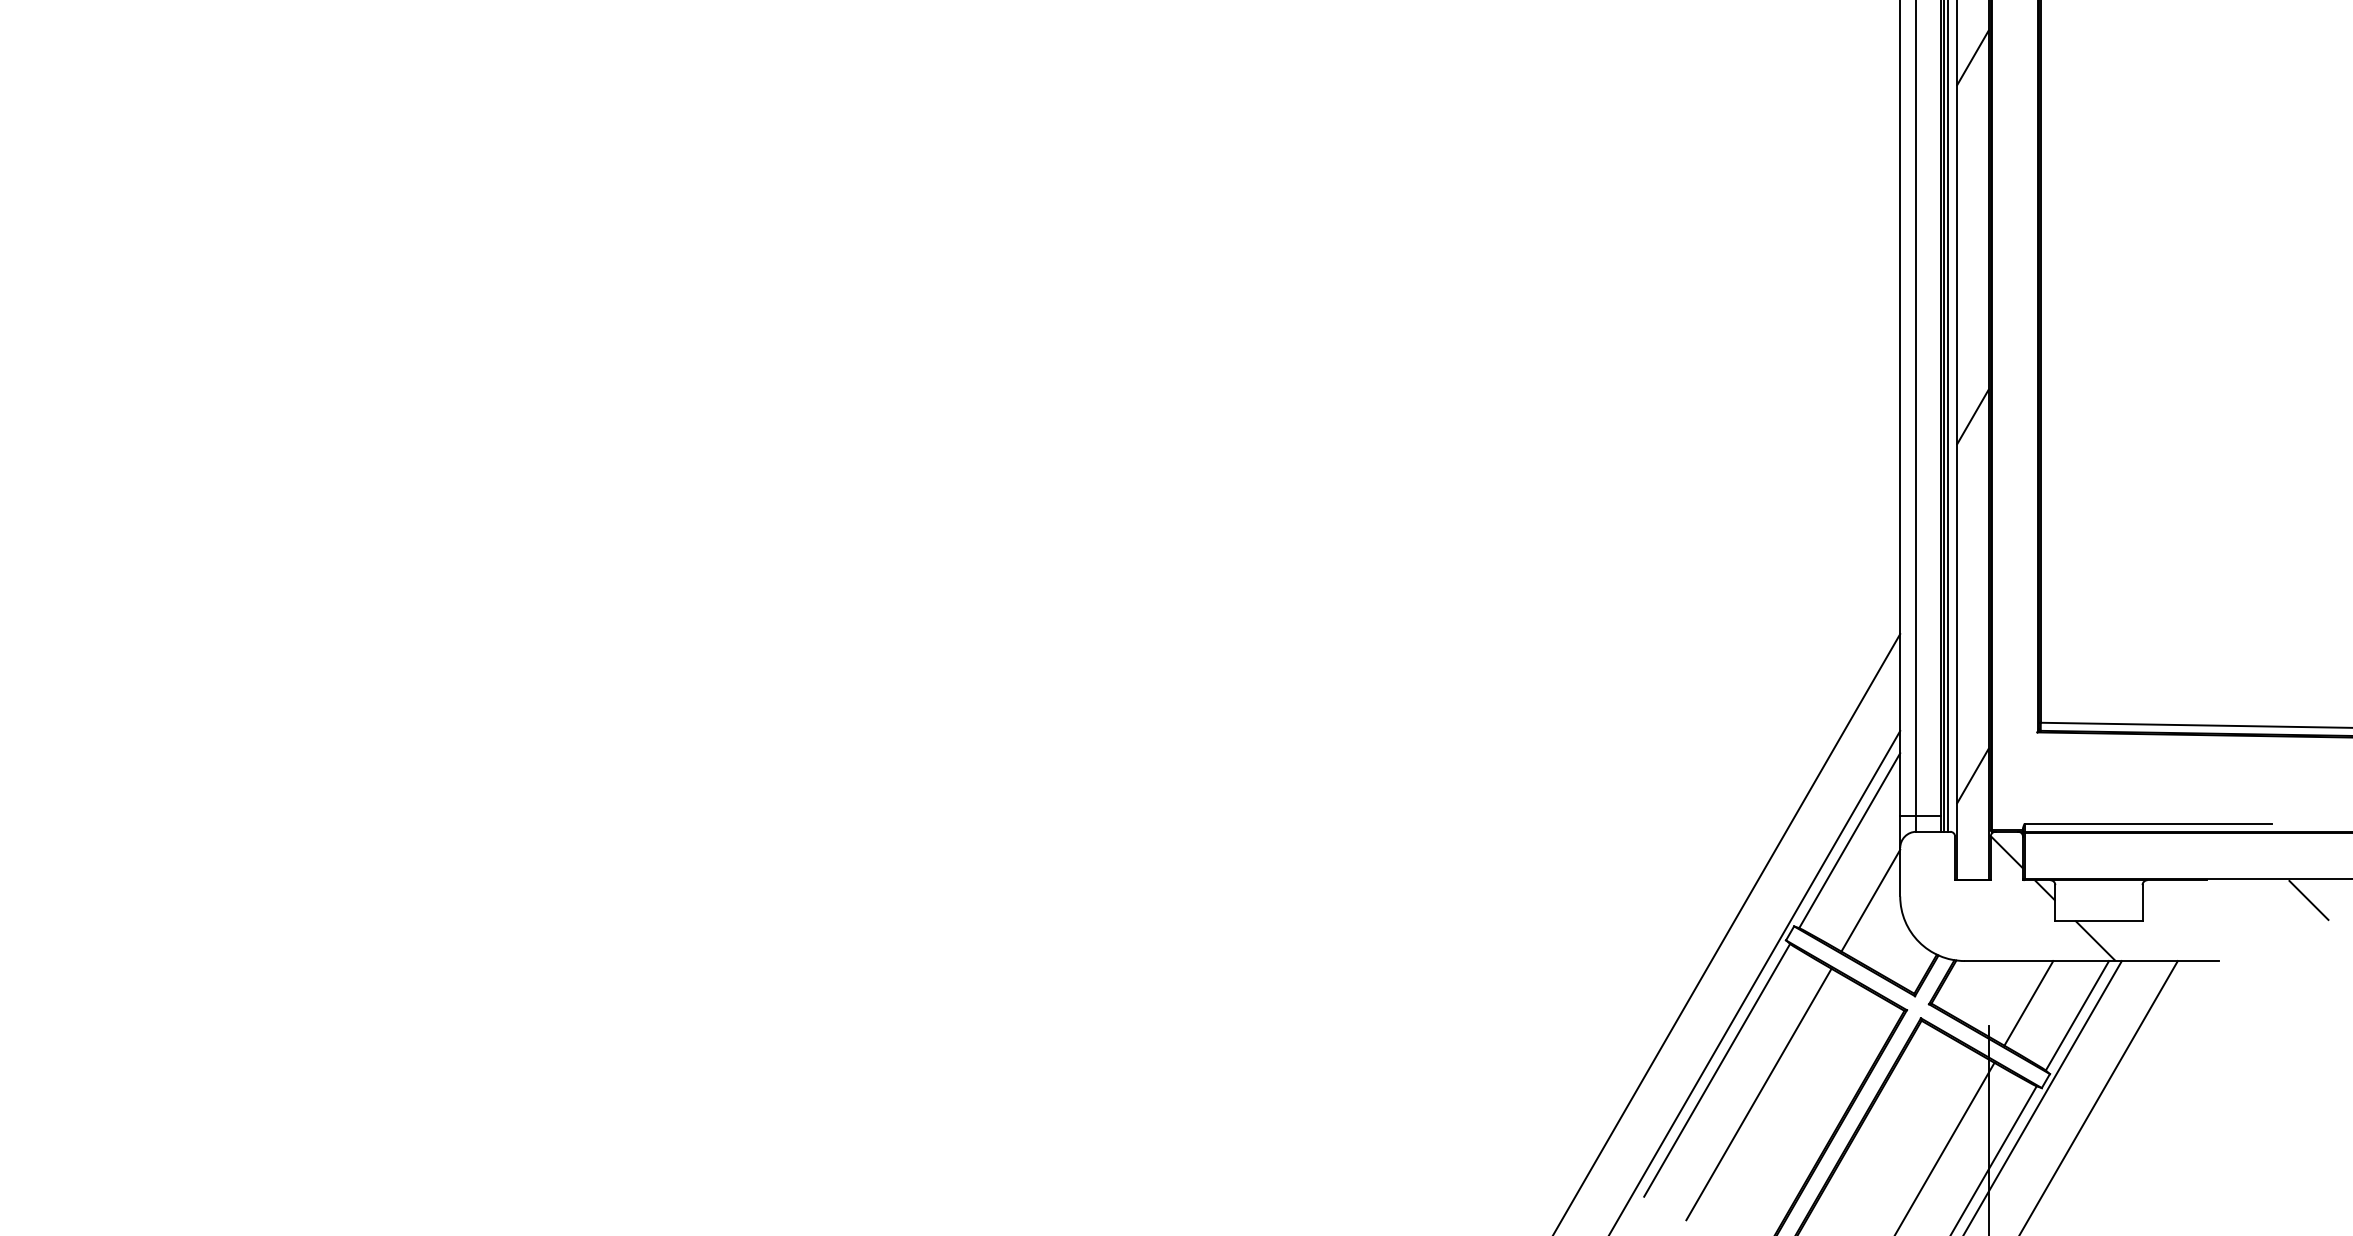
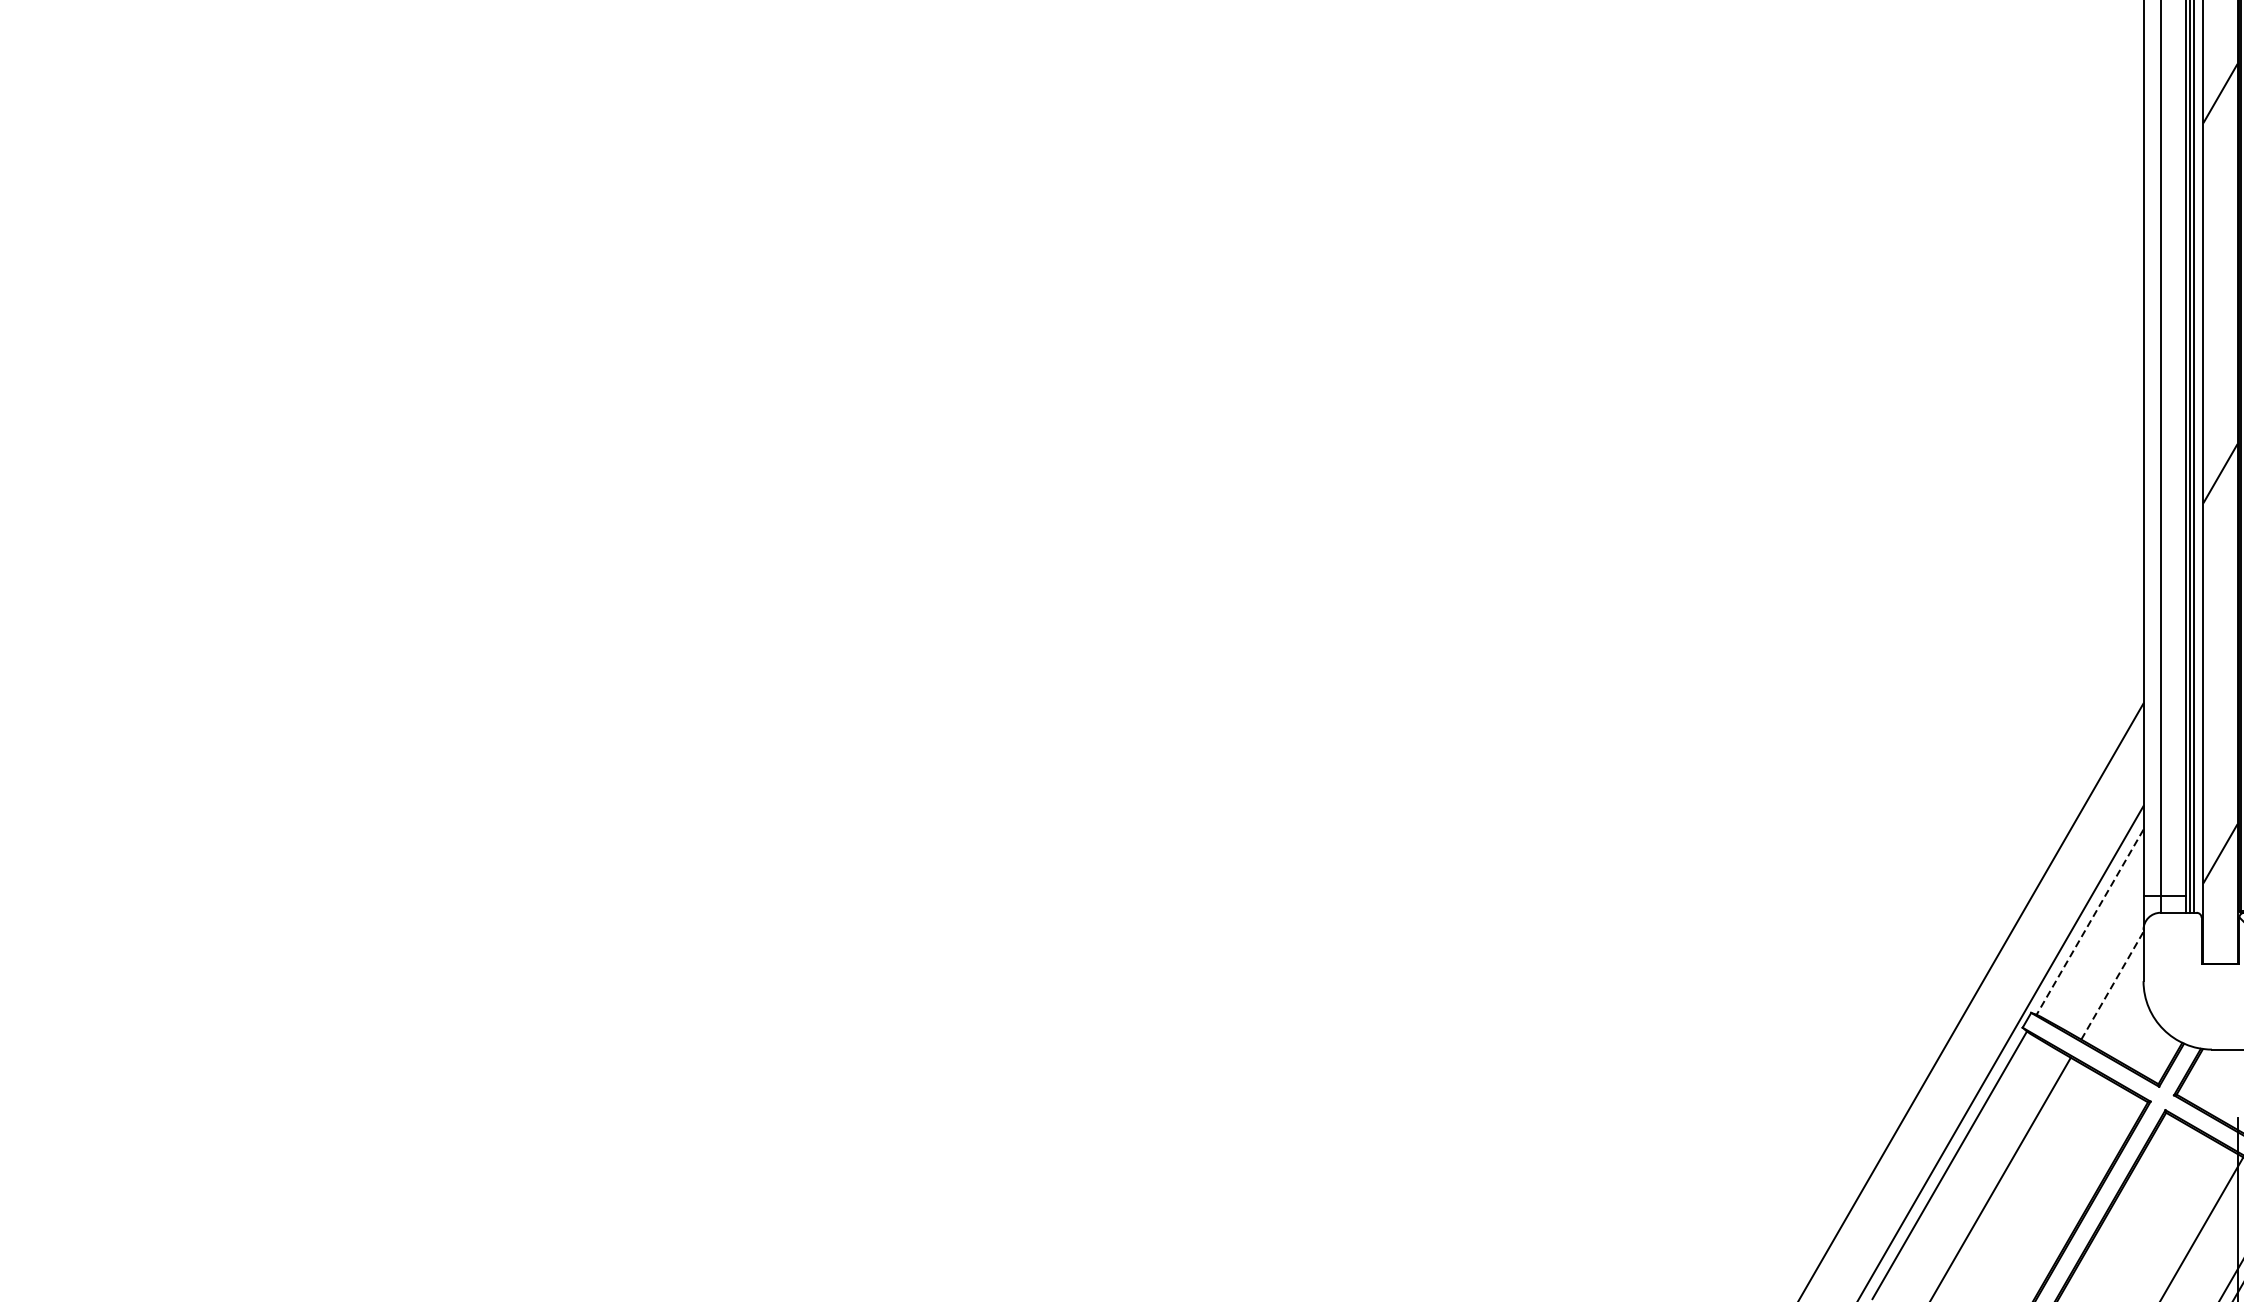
line: (1849, 840) -> (2089, 921), solid -> dashed
line: (1870, 900) -> (2112, 985), solid -> dashed

